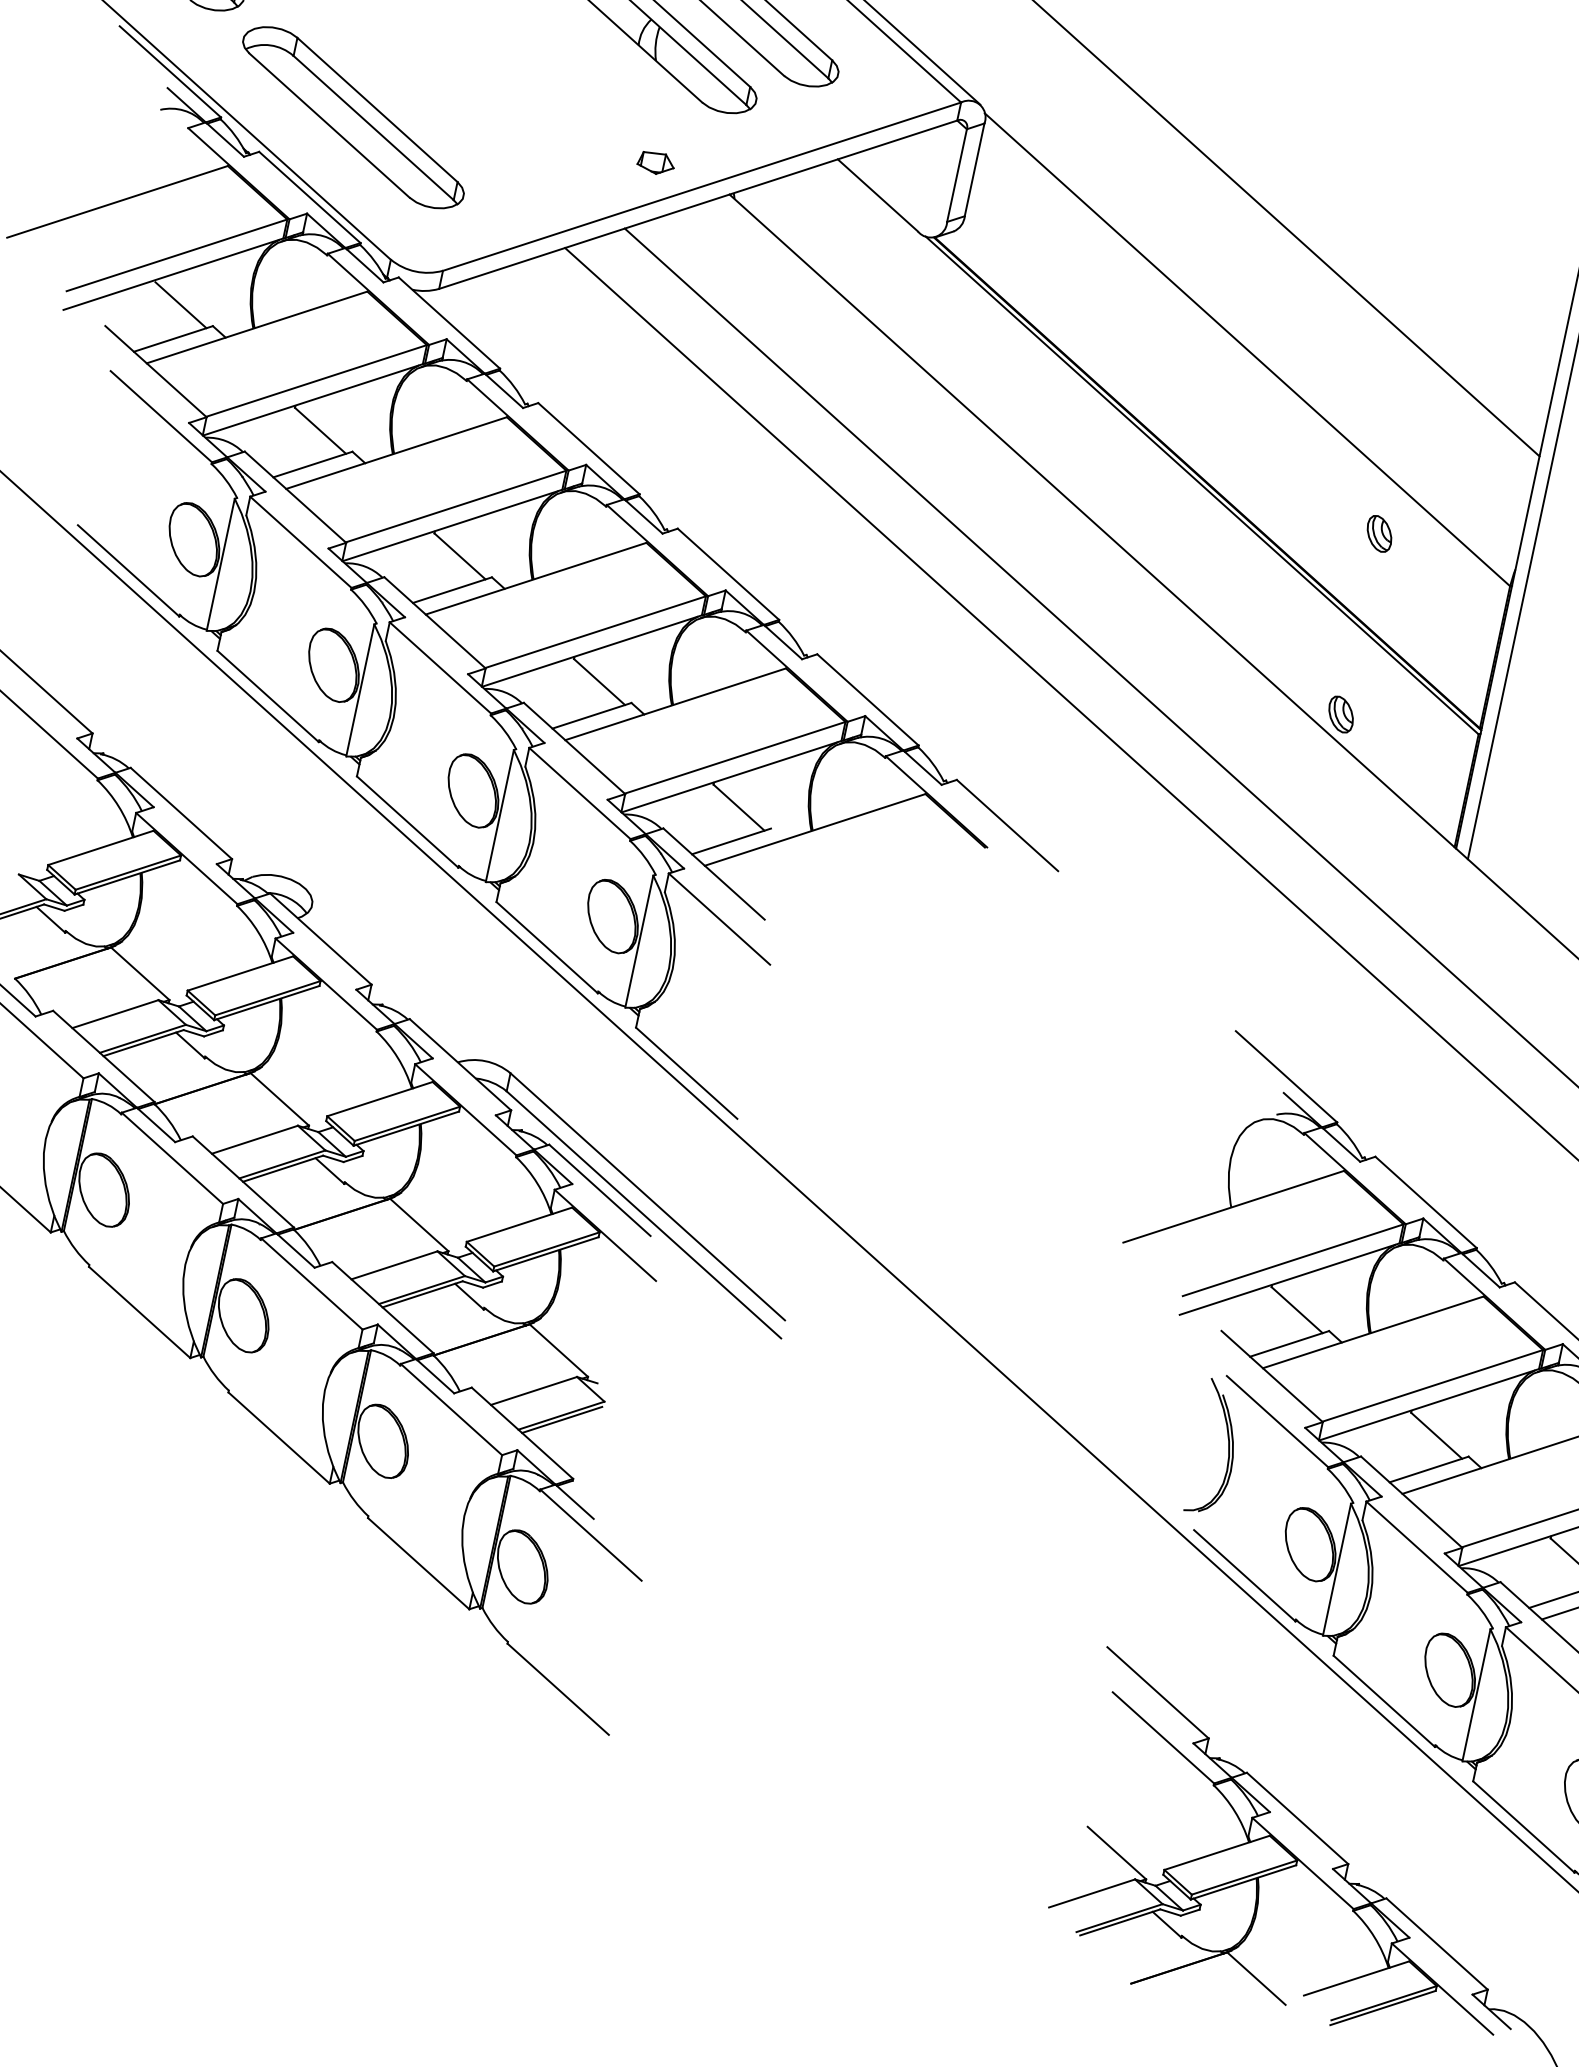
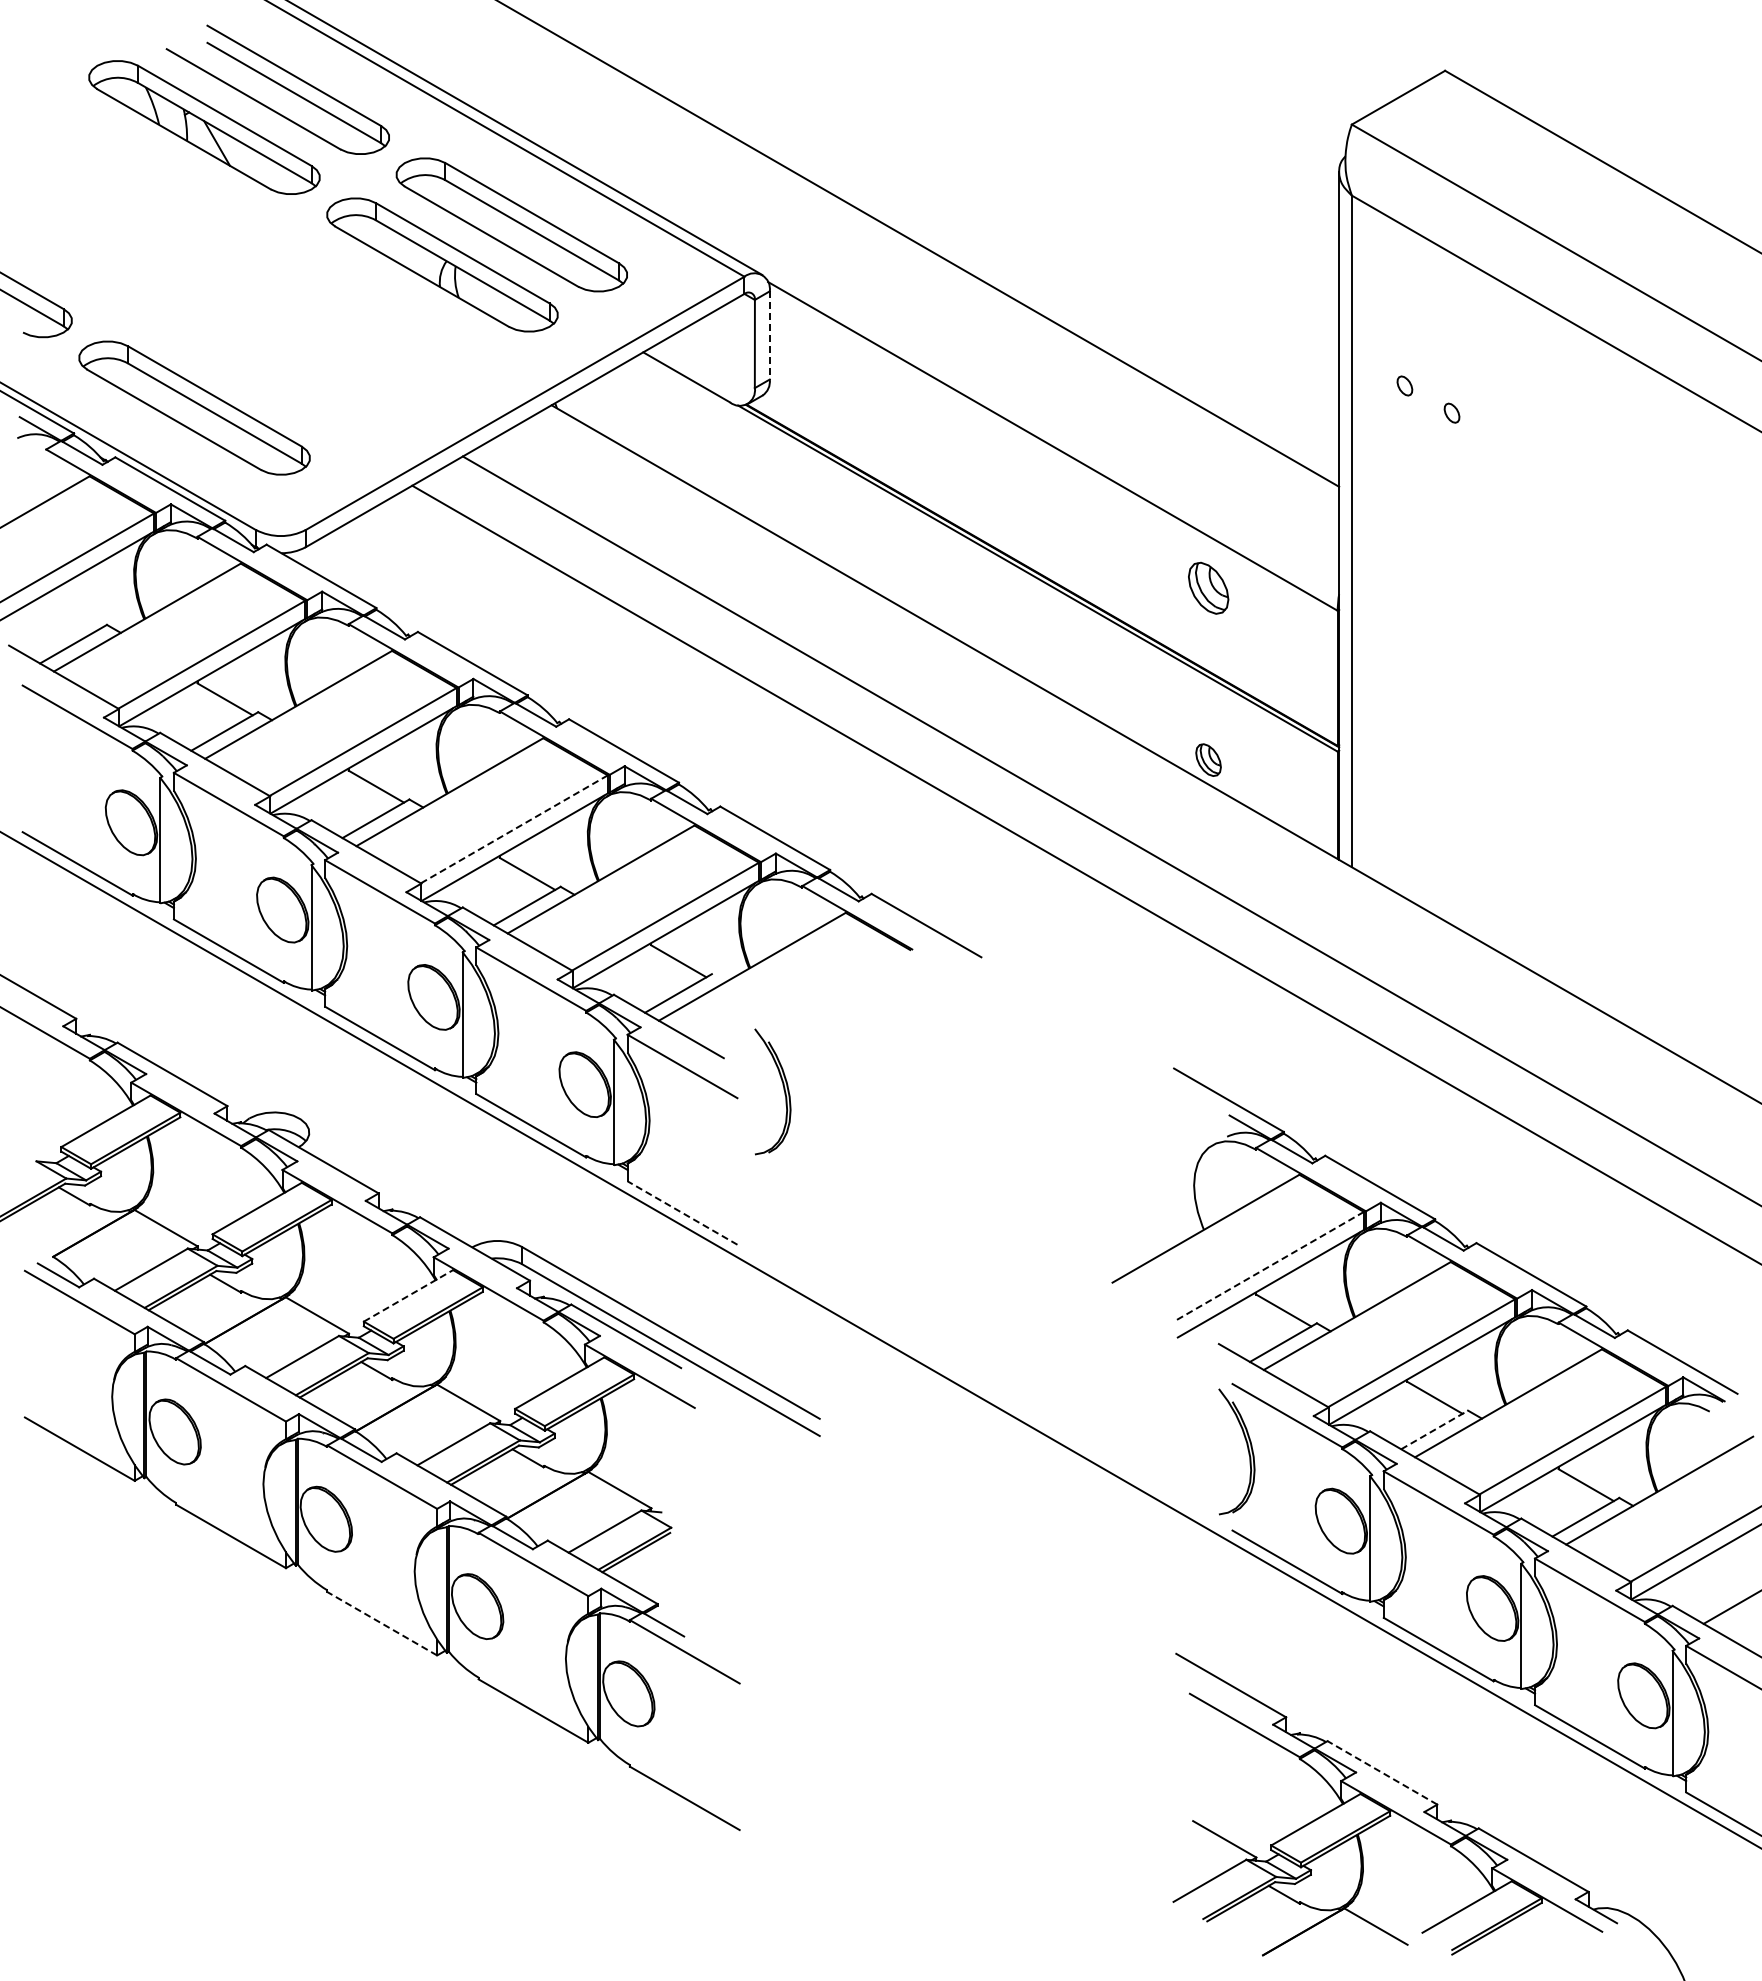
part: (655, 162) -> (478, 390), removed
line: (974, 169) -> (769, 335), solid -> dashed
line: (180, 305) -> (73, 612), removed
part: (1379, 534) -> (1208, 588), size x1.6
line: (595, 632) -> (514, 829), solid -> dashed
part: (820, 966) -> (783, 1090), added
line: (686, 1072) -> (682, 1212), solid -> dashed
line: (380, 1098) -> (408, 1295), solid -> dashed
line: (1293, 1259) -> (1270, 1265), solid -> dashed
line: (278, 1437) -> (381, 1623), solid -> dashed
line: (1429, 1468) -> (1434, 1429), solid -> dashed
line: (1297, 1818) -> (1382, 1772), solid -> dashed

